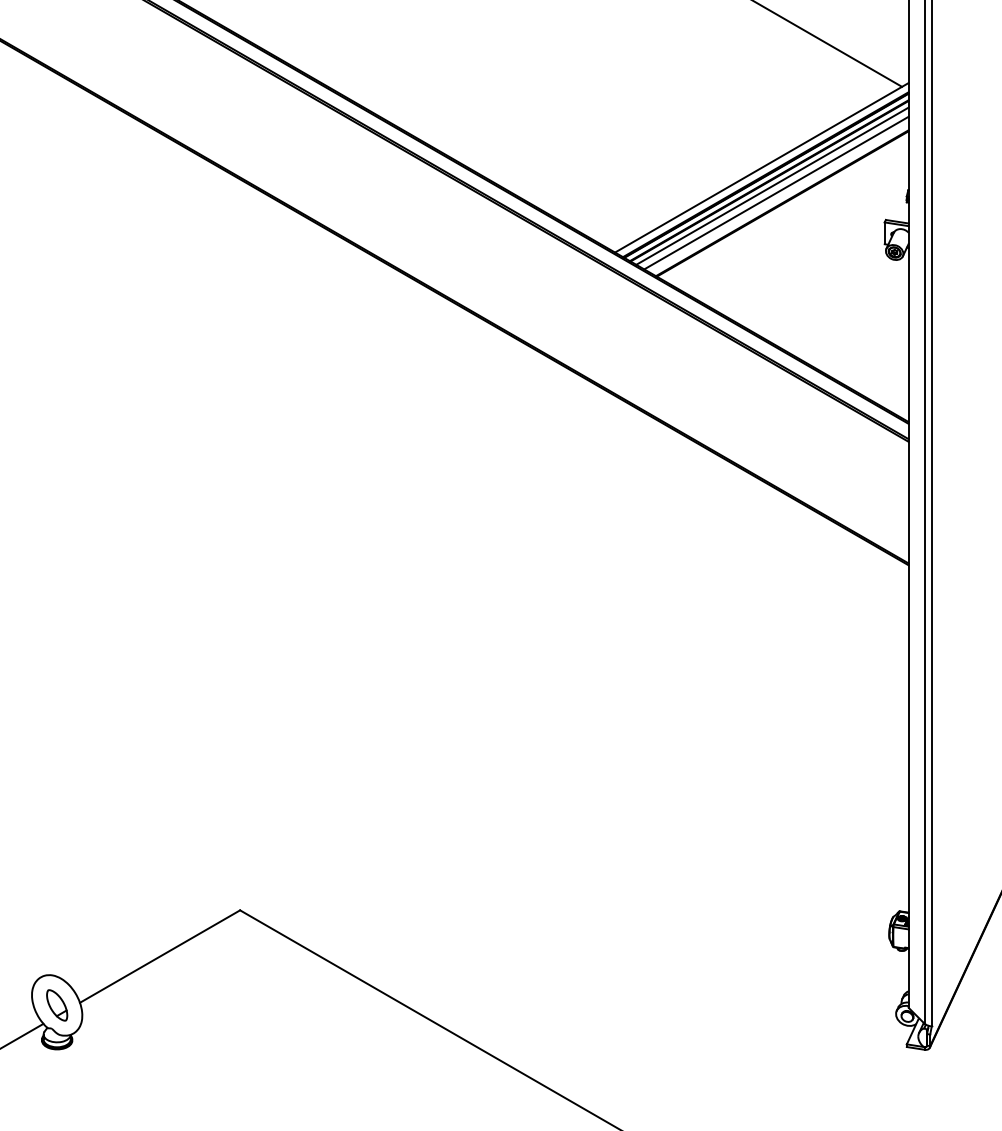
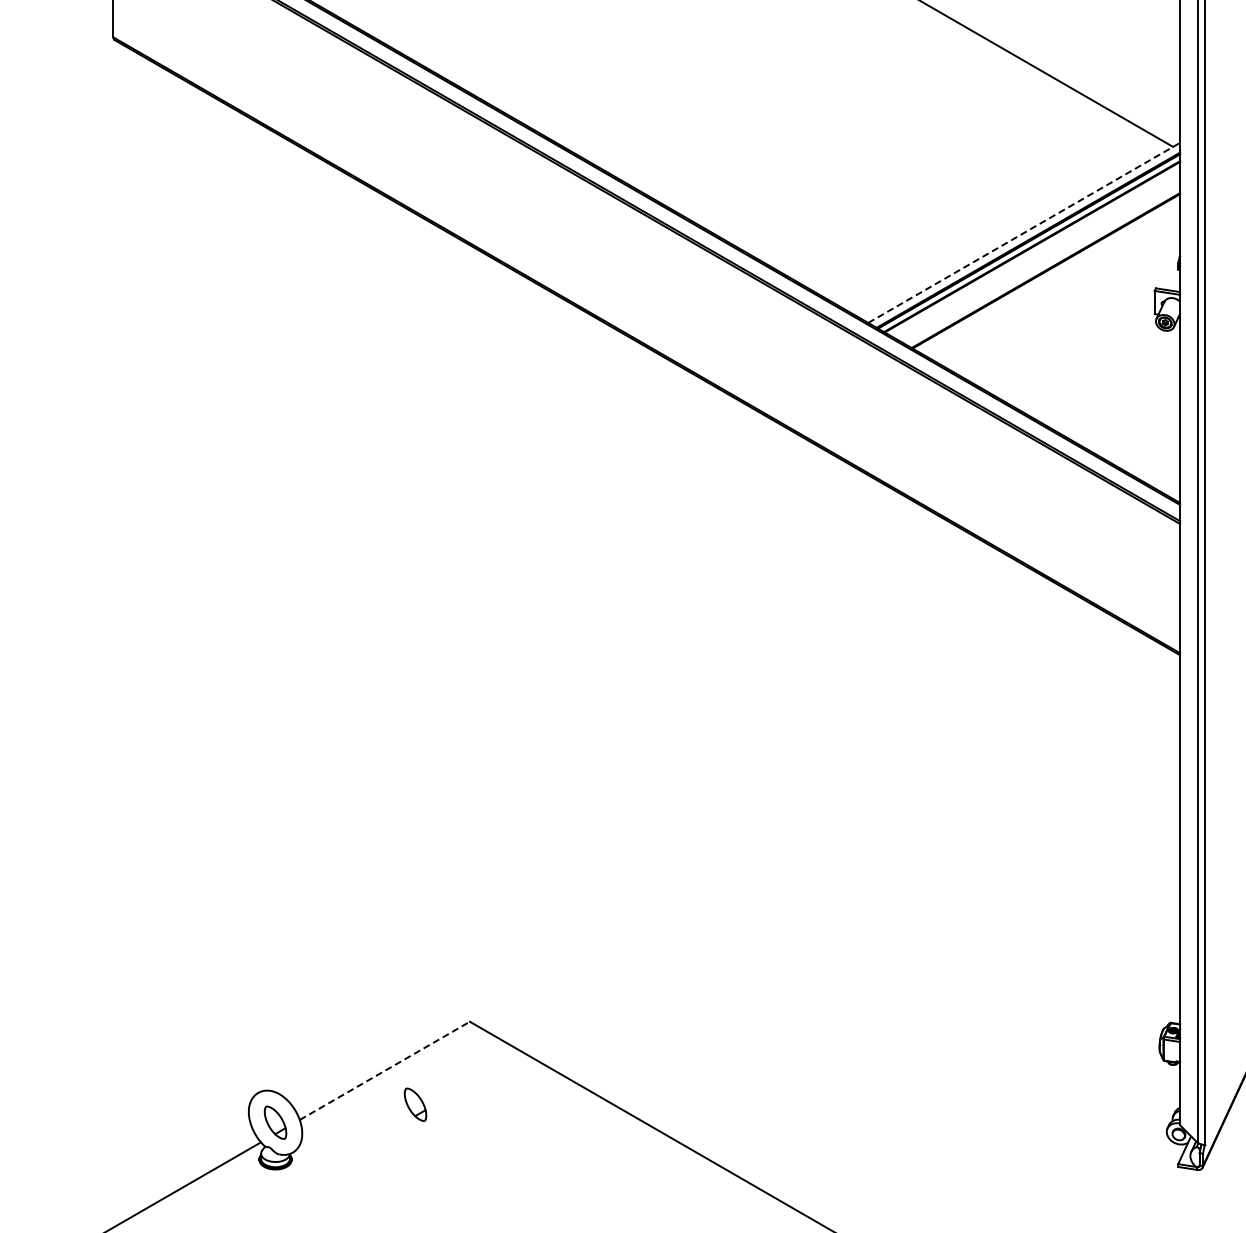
line: (762, 167) -> (1024, 232), solid -> dashed
line: (772, 185) -> (1035, 251), removed
line: (776, 192) -> (1039, 259), removed
line: (160, 956) -> (385, 1070), solid -> dashed
part: (188, 988) -> (415, 1104), added

